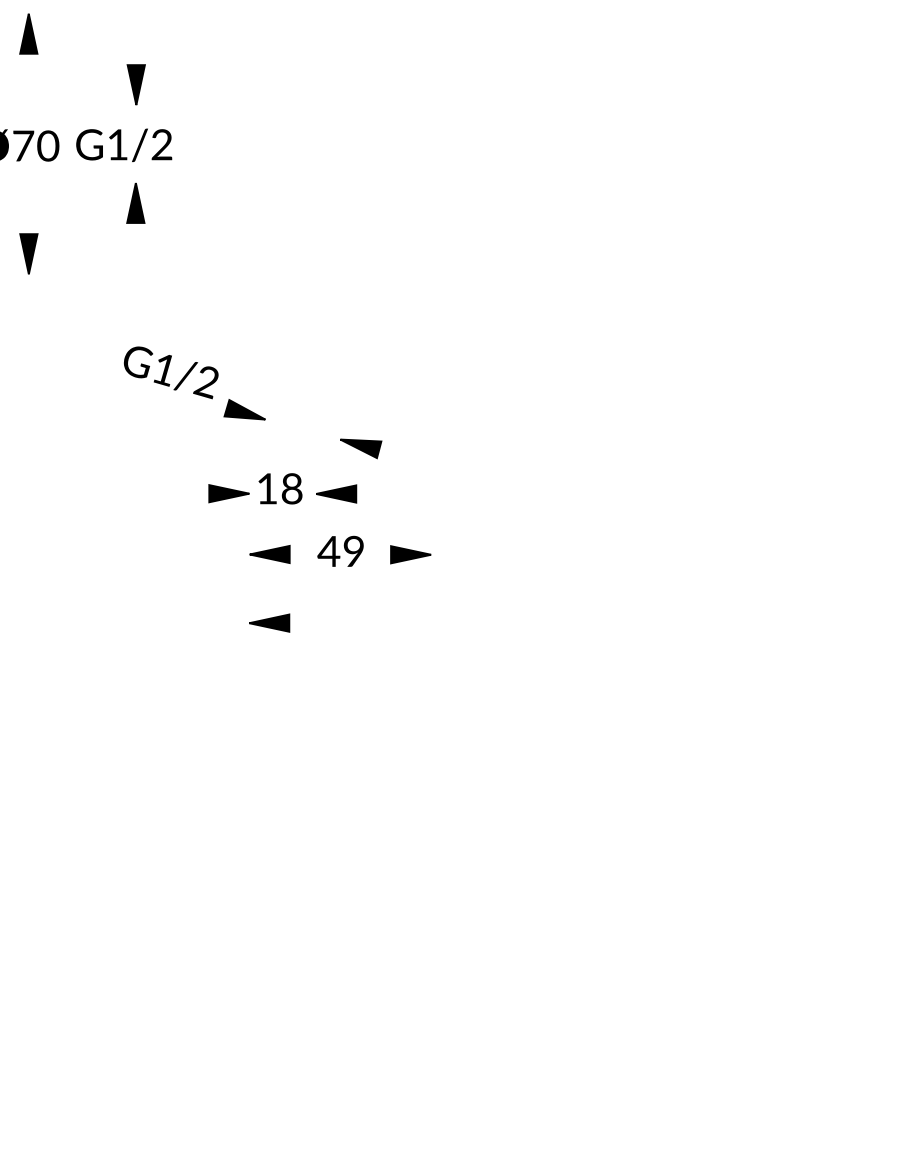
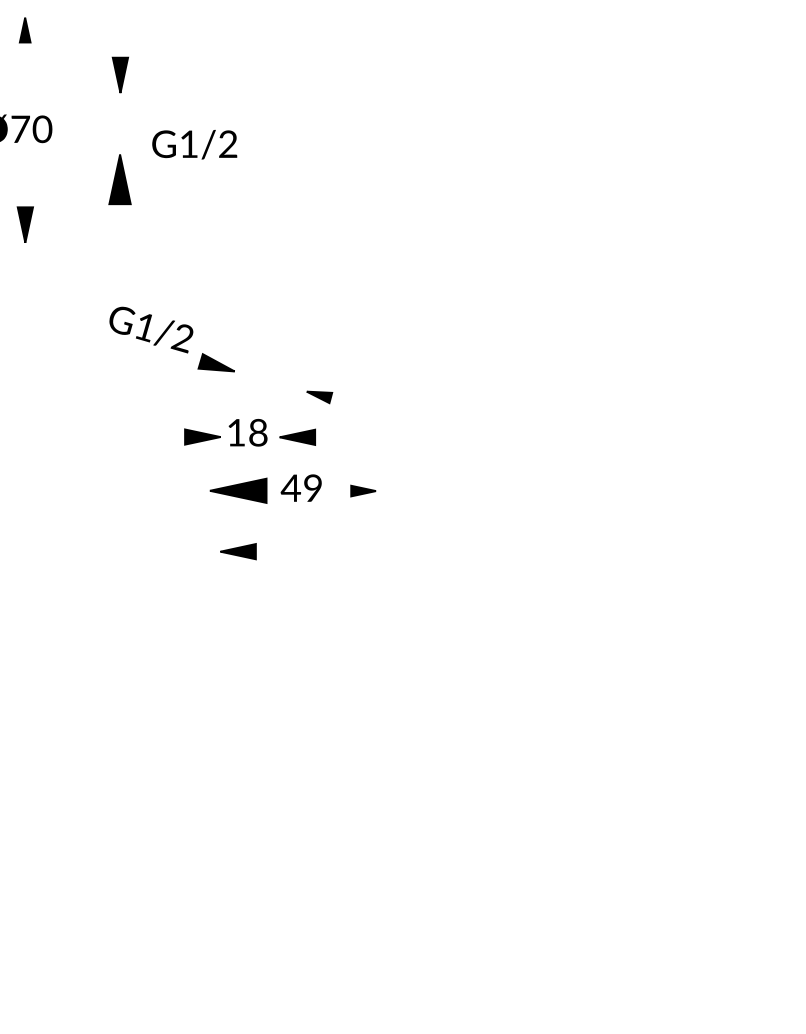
part: (27, 34) -> (24, 30), size x0.7
text: (123, 145) -> (194, 144), moved
part: (135, 203) -> (119, 180), size x1.4
part: (361, 449) -> (319, 397), size x0.7
part: (269, 554) -> (238, 490), size x1.6
part: (410, 554) -> (363, 490), size x0.7

